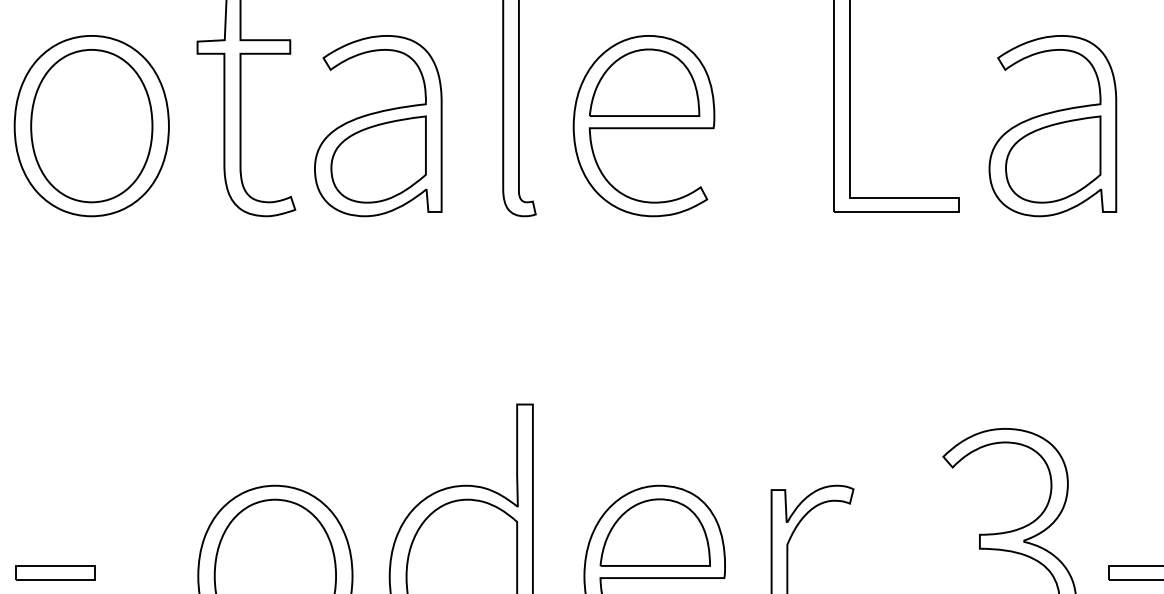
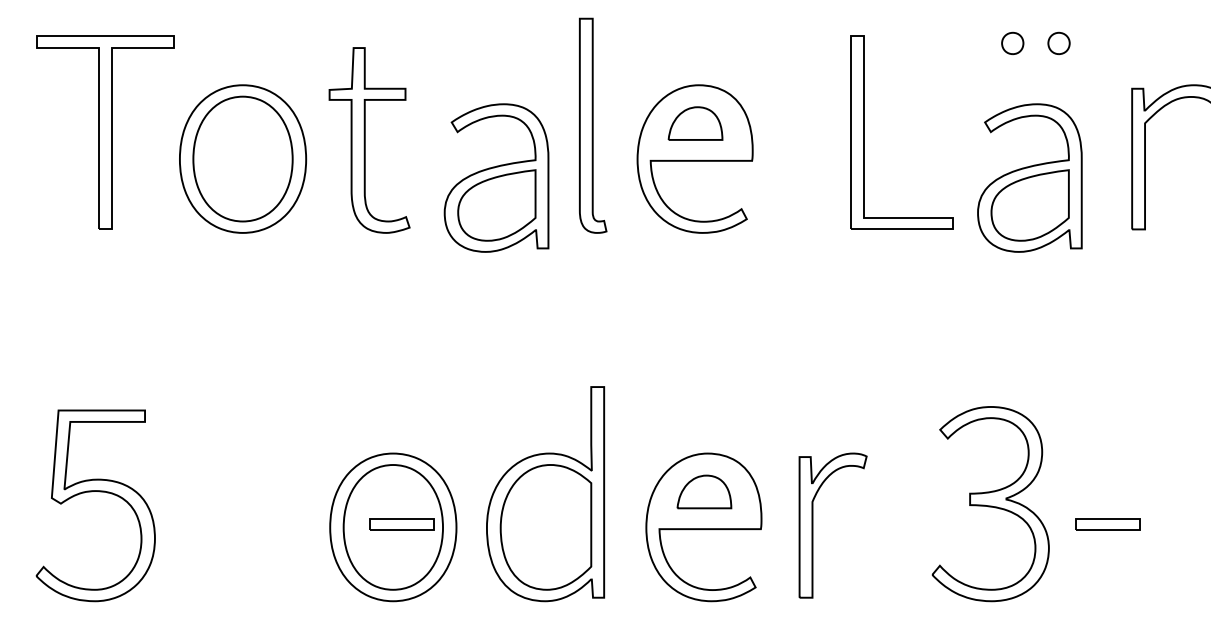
part: (644, 82) -> (695, 123), size x0.6
part: (378, 125) -> (496, 177), moved
part: (1052, 125) -> (1029, 177), moved
part: (655, 532) -> (704, 491), size x0.6
part: (54, 572) -> (401, 524), moved

